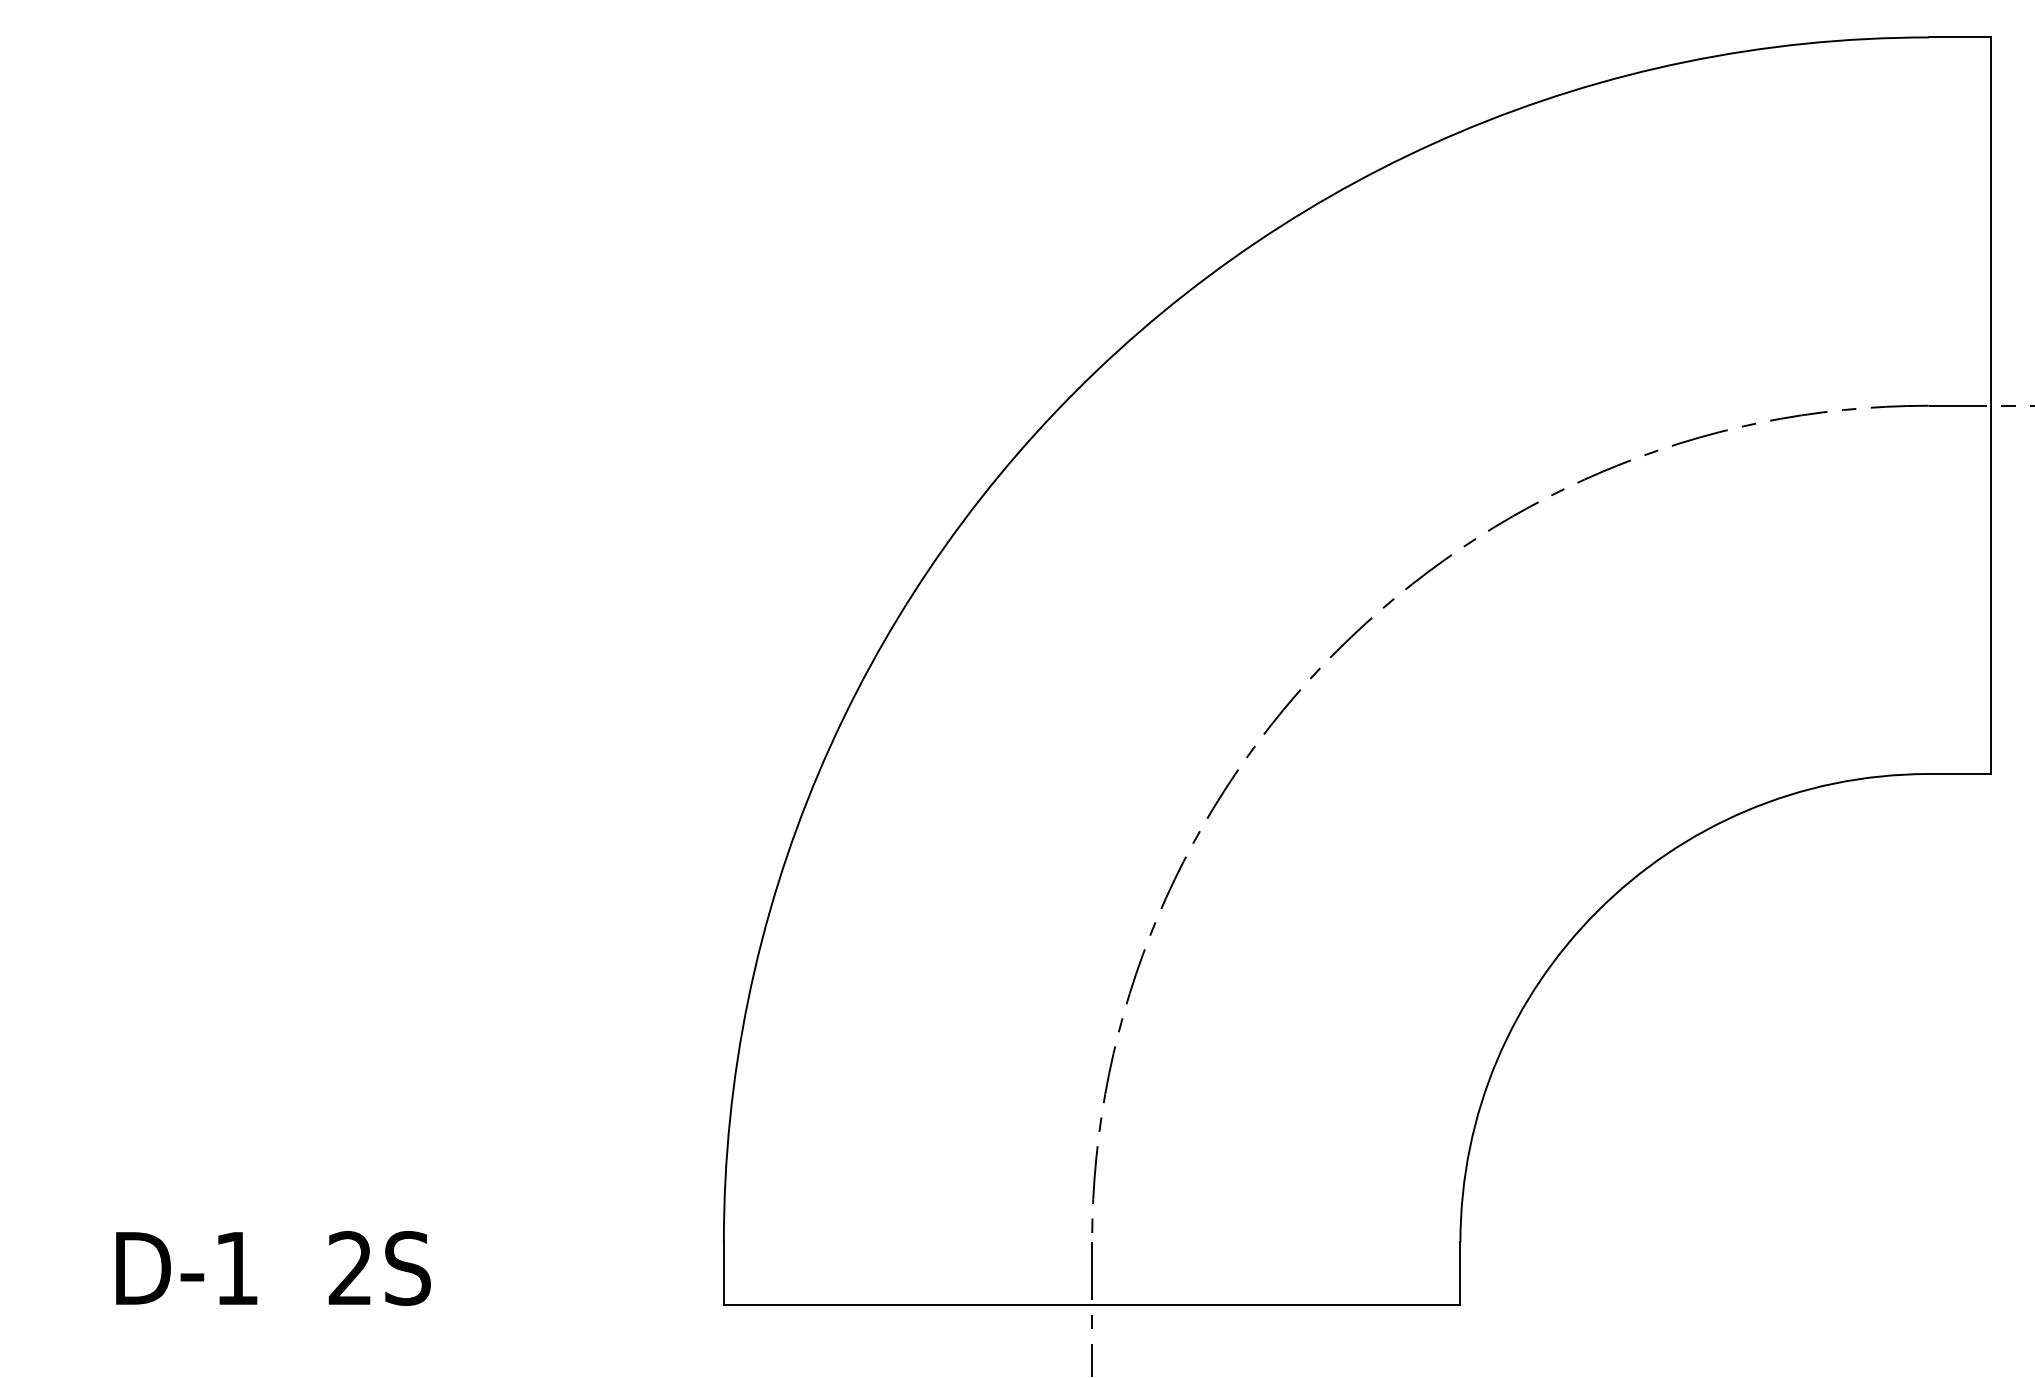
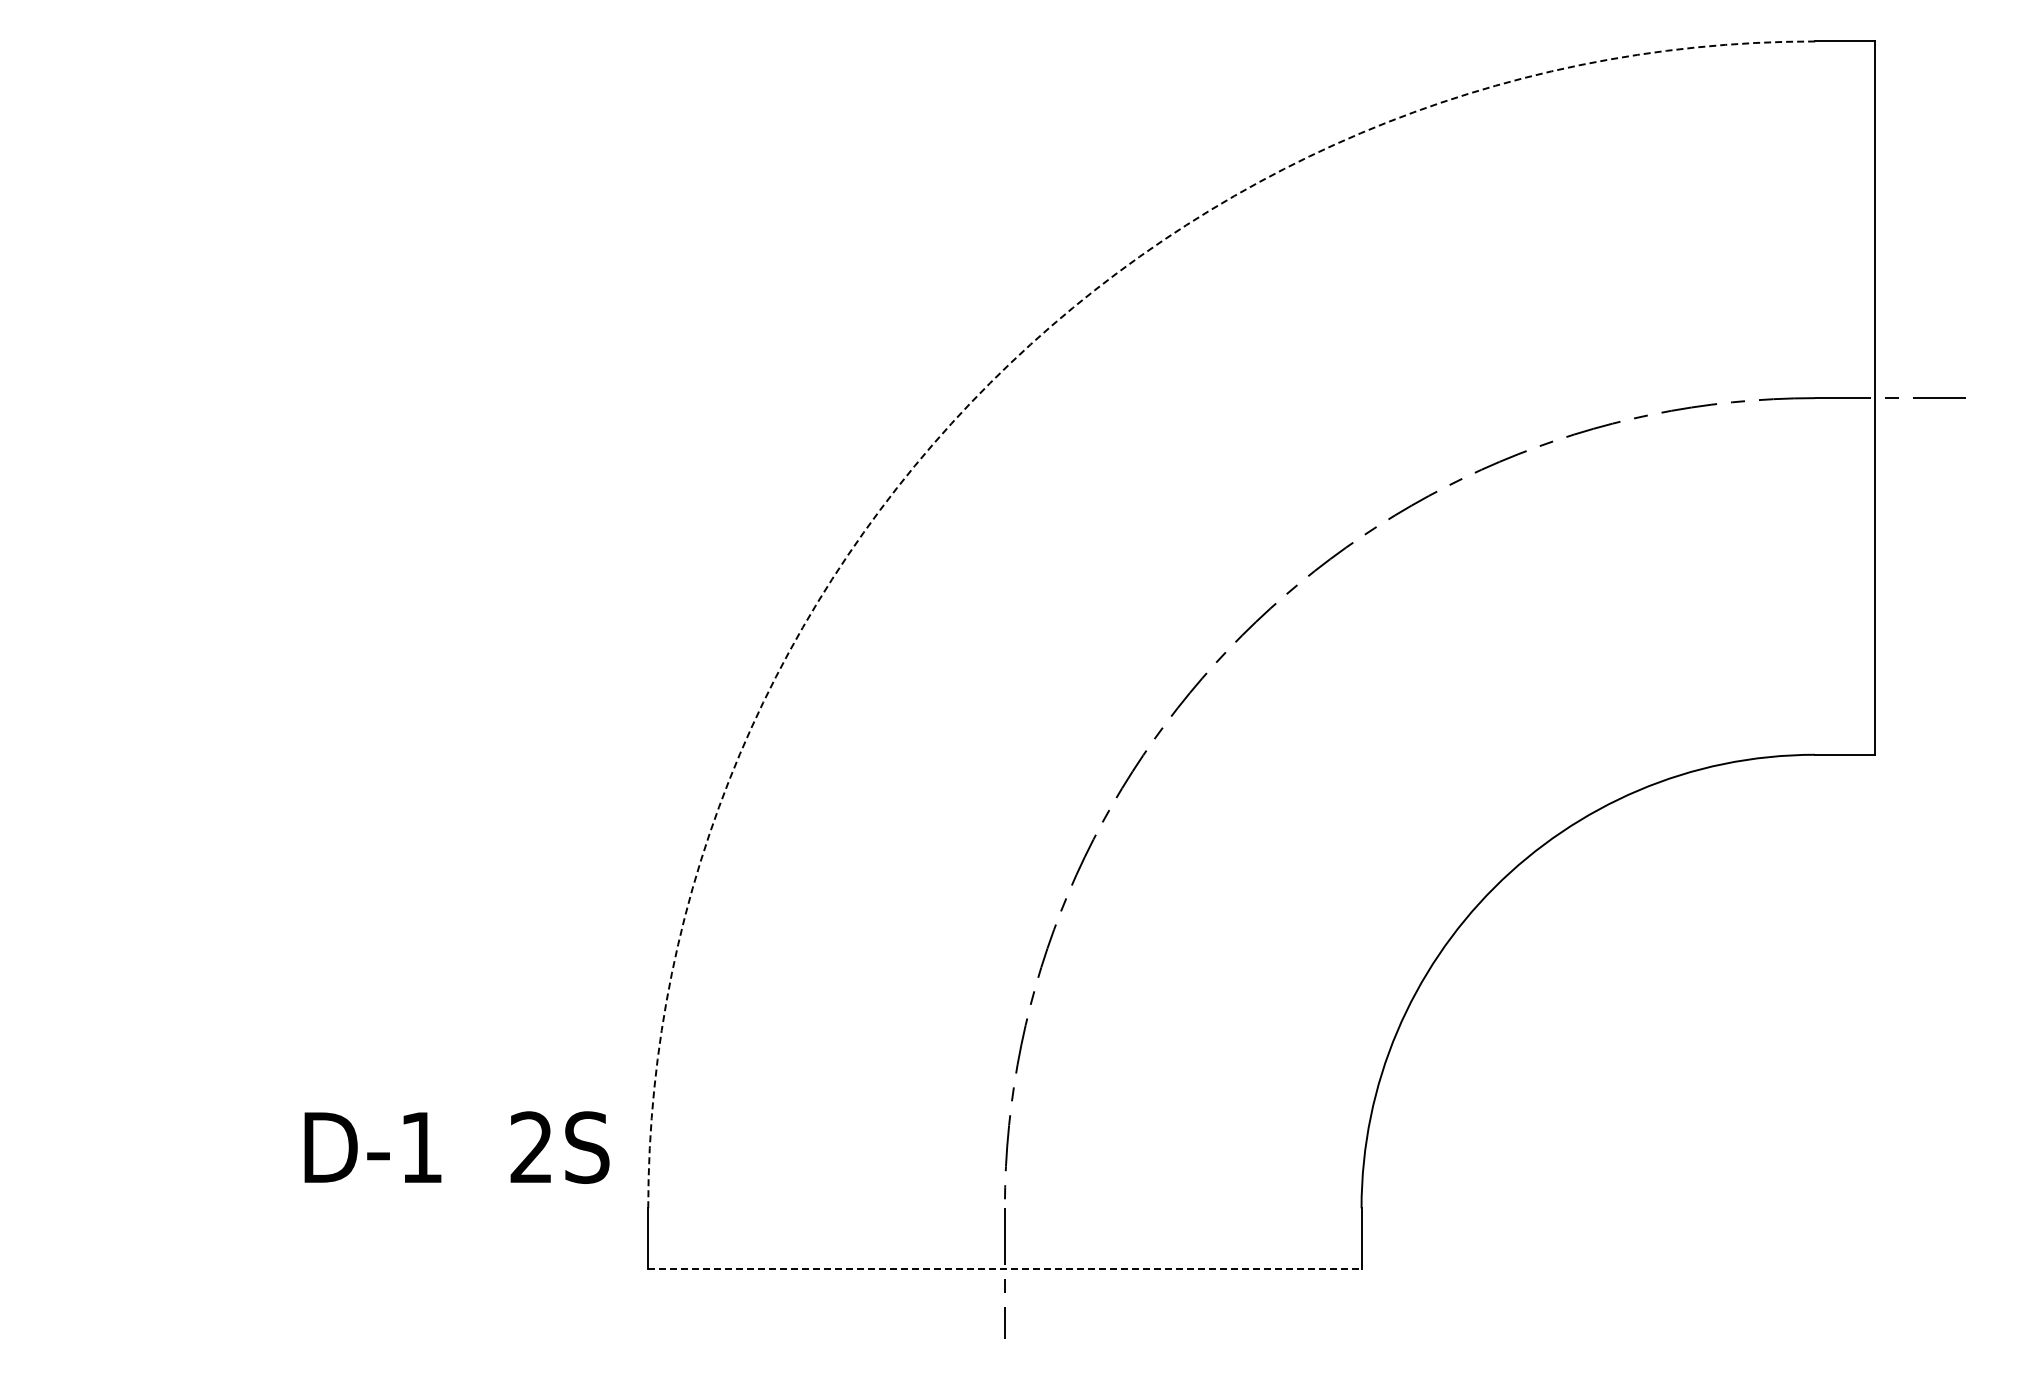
arc: (1077, 390) -> (990, 383), solid -> dashed
text: (272, 1268) -> (456, 1147), moved
line: (1091, 1304) -> (1004, 1268), solid -> dashed

